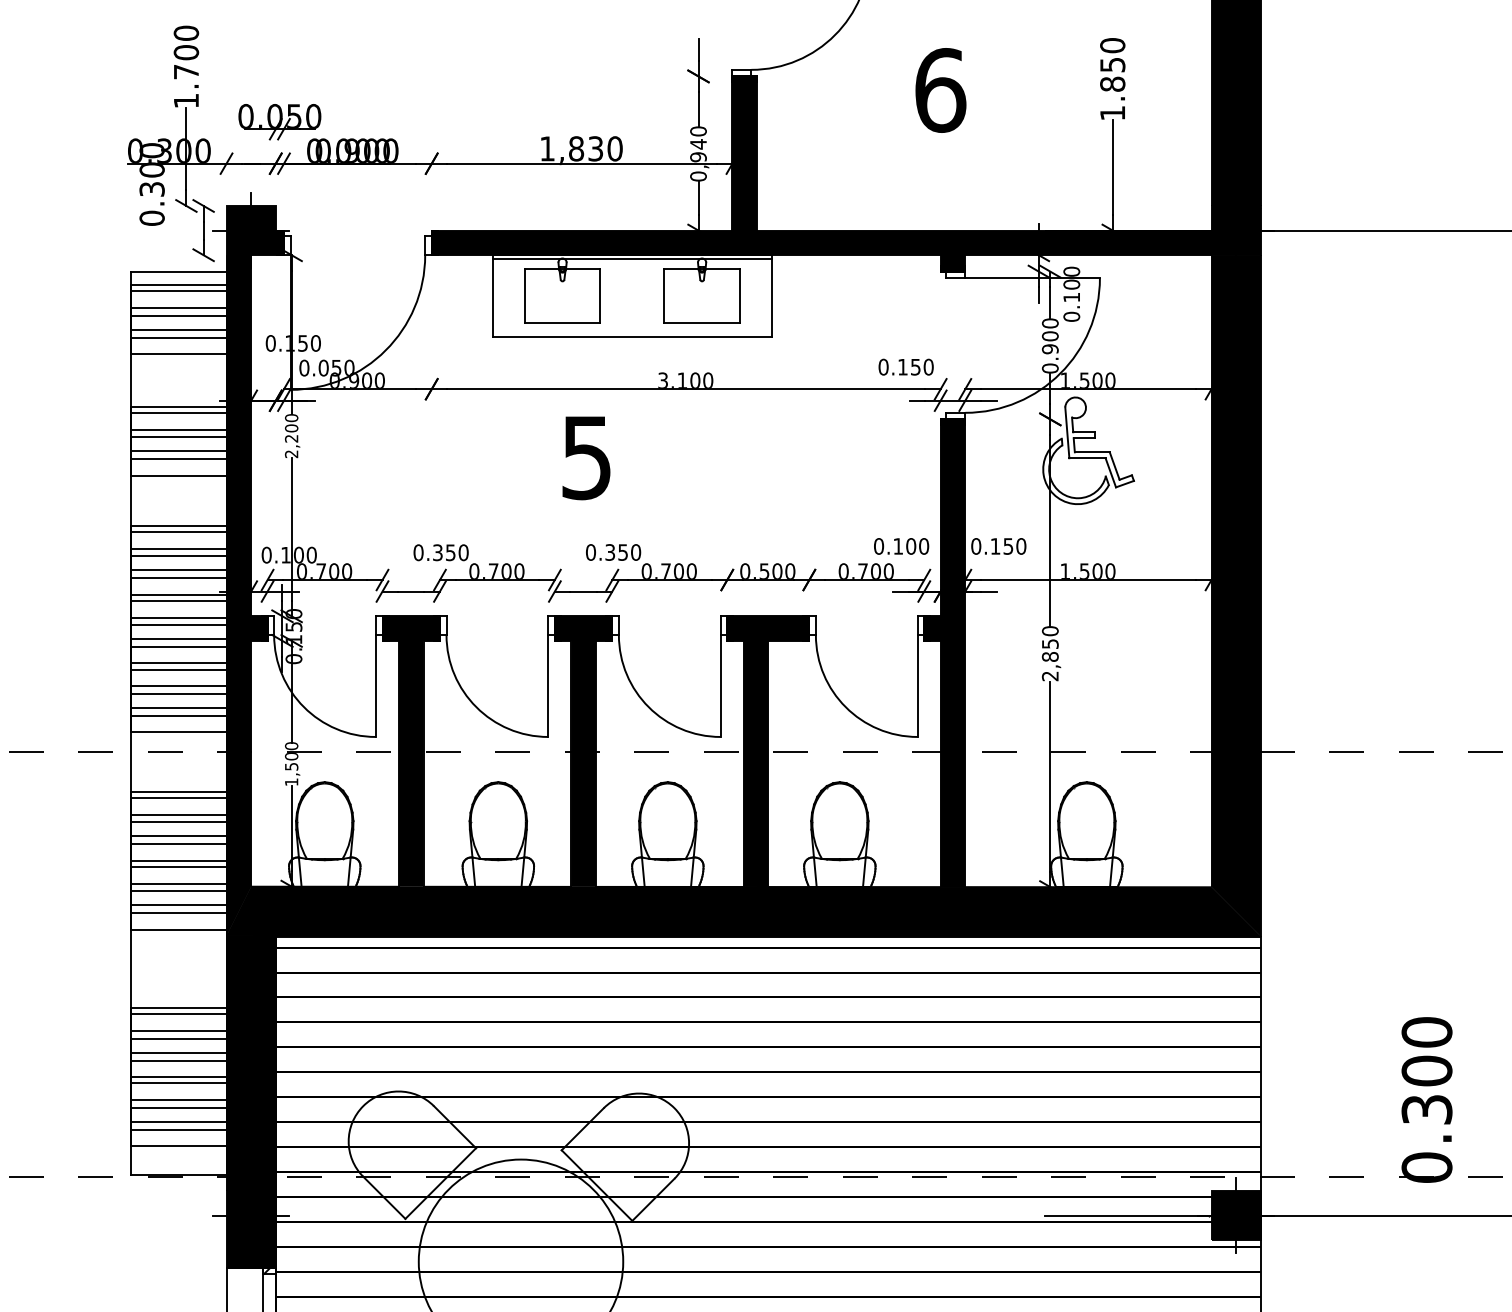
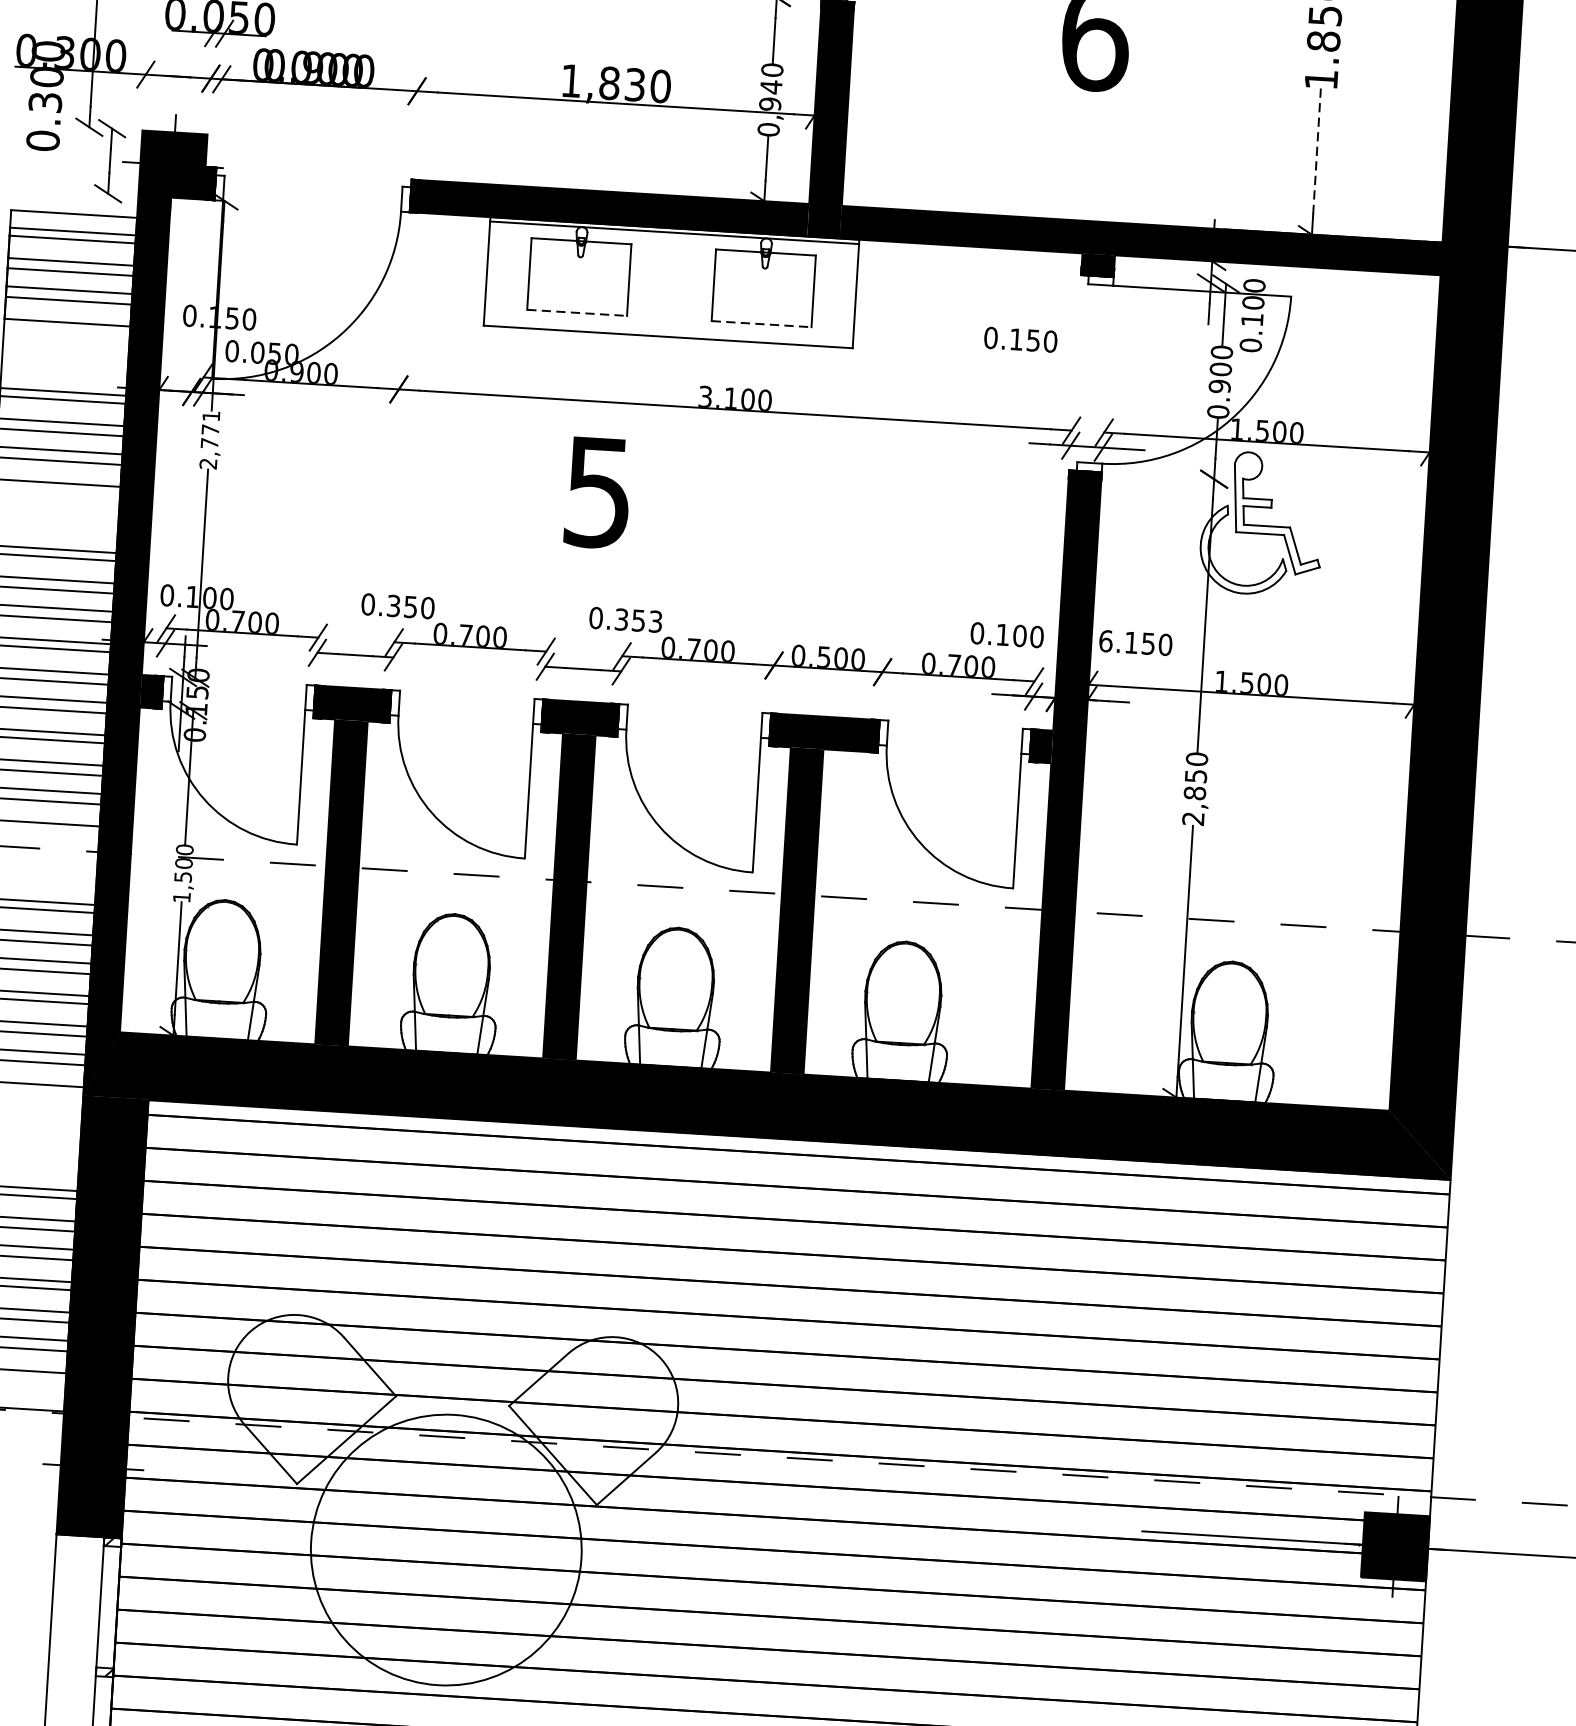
line: (1112, 167) -> (1316, 151), solid -> dashed
line: (562, 323) -> (577, 313), solid -> dashed
line: (702, 323) -> (762, 324), solid -> dashed
text: (905, 366) -> (1019, 338), moved
text: (291, 428) -> (210, 429), 2,200 -> 2,771
text: (976, 546) -> (1106, 641), 0.150 -> 6.150
text: (636, 552) -> (656, 621), 0.350 -> 0.353

